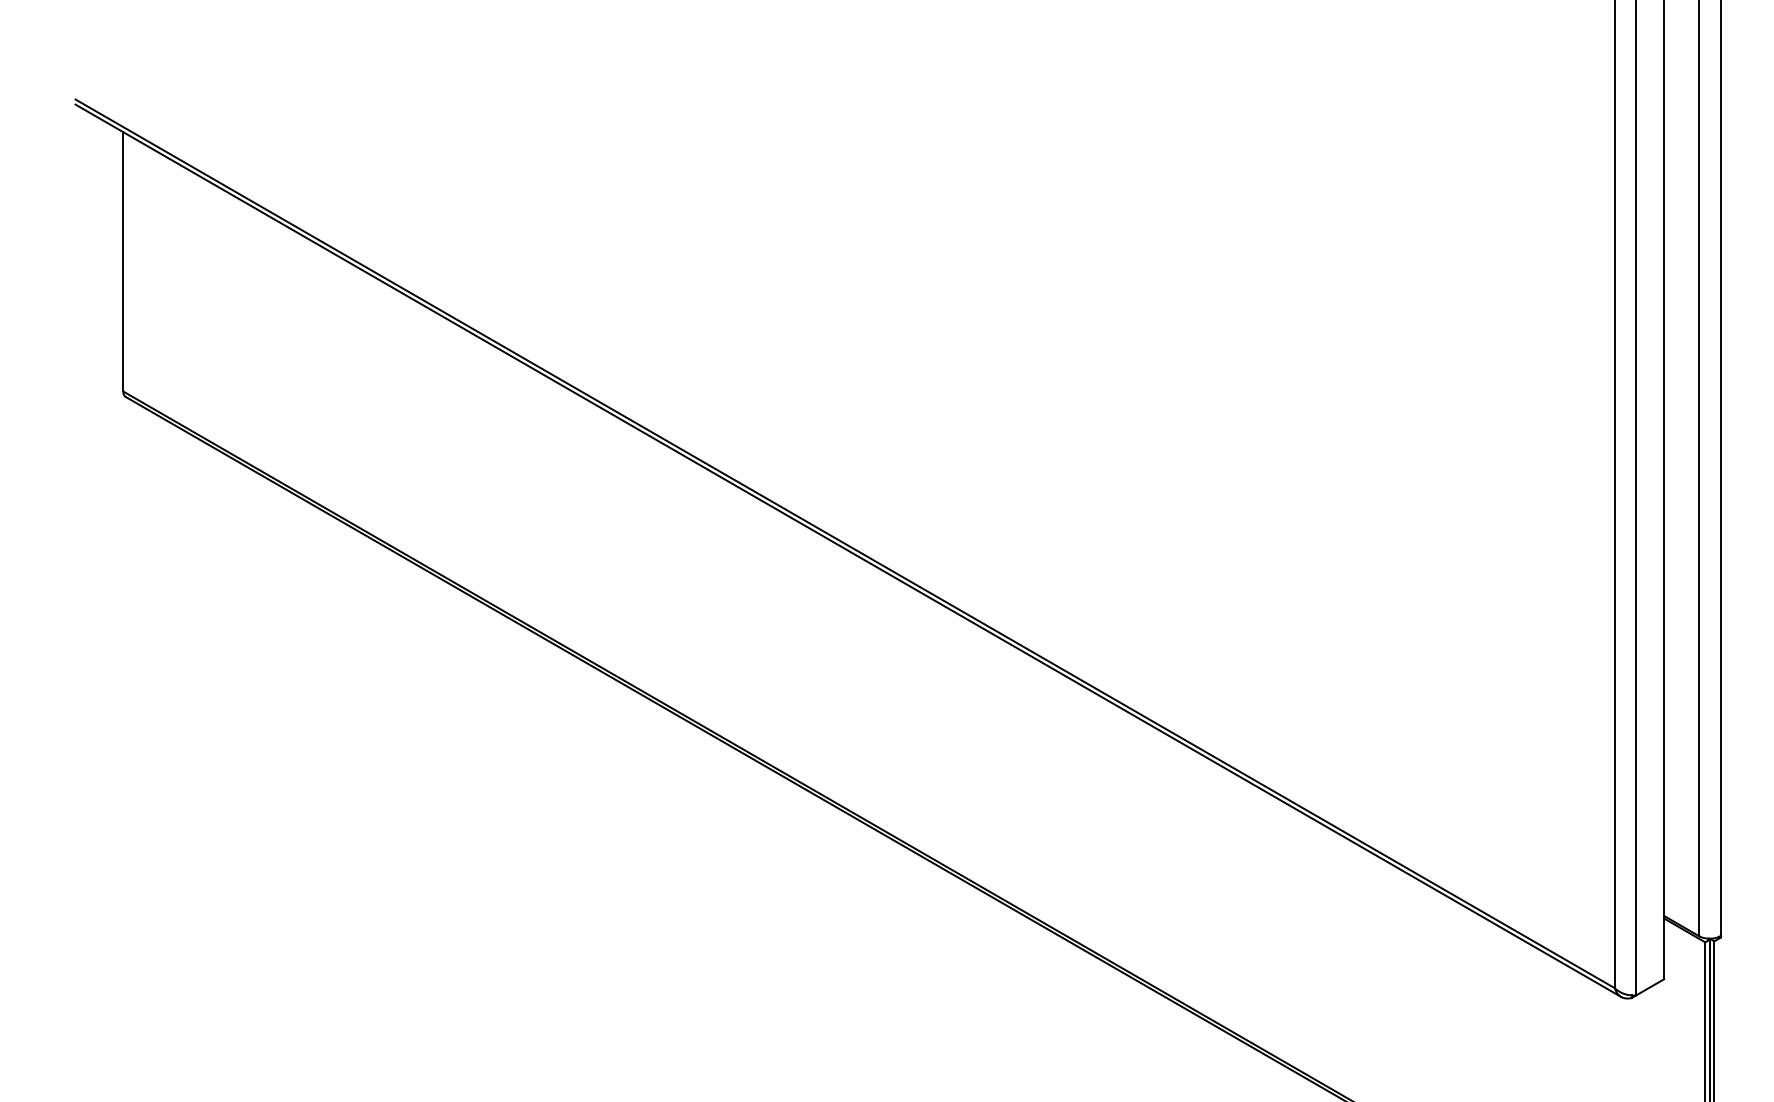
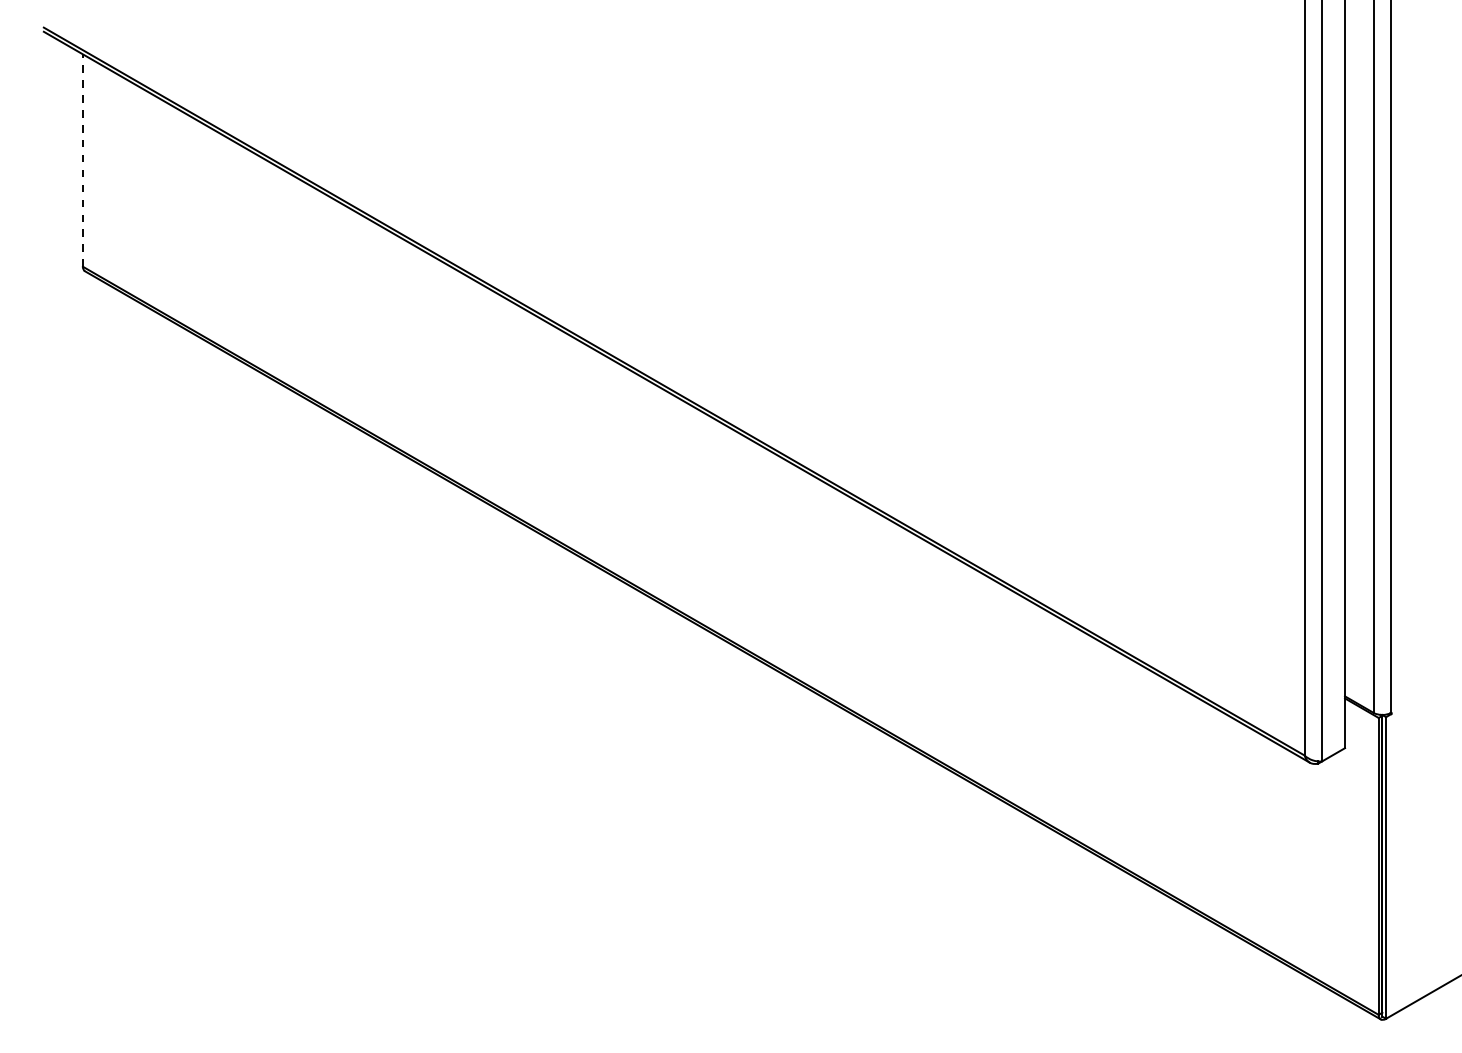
line: (122, 261) -> (82, 160), solid -> dashed

